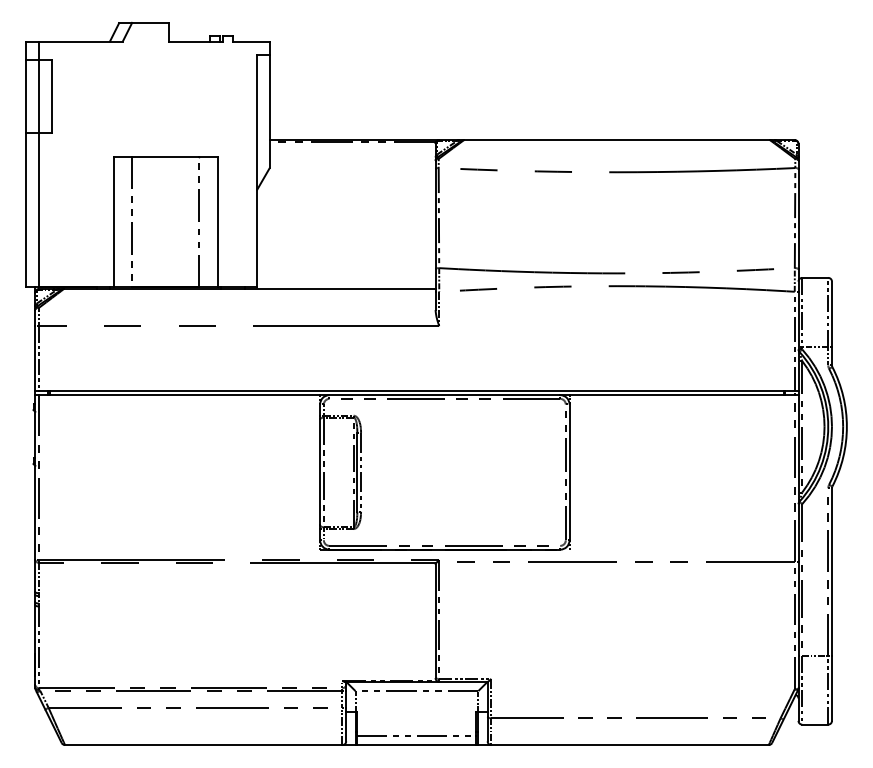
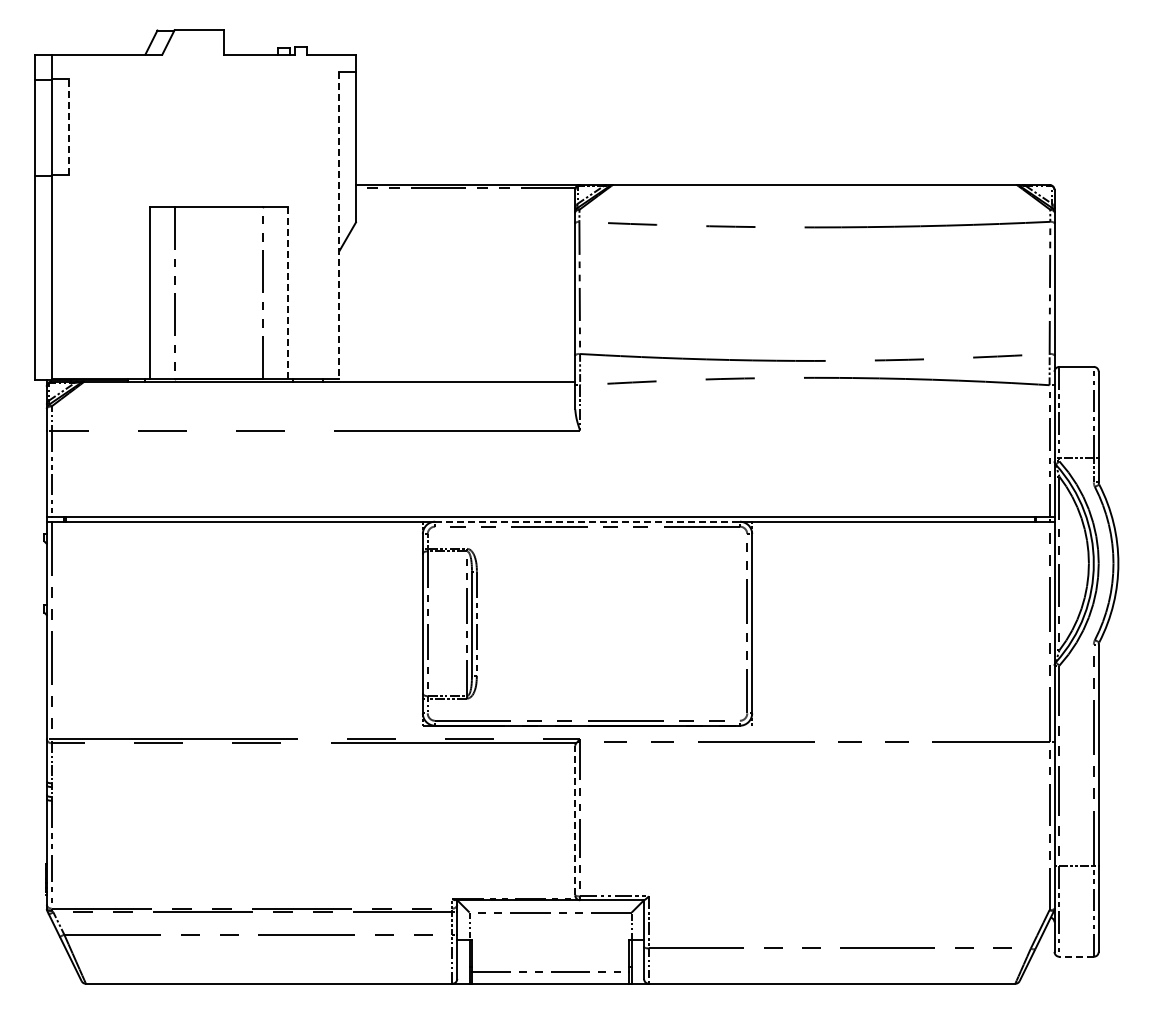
line: (51, 96) -> (68, 127), solid -> dashed
line: (257, 170) -> (339, 225), solid -> dashed
line: (217, 222) -> (287, 293), solid -> dashed
line: (445, 394) -> (588, 521), solid -> dashed
line: (435, 621) -> (575, 820), solid -> dashed
line: (815, 724) -> (1076, 956), solid -> dashed

